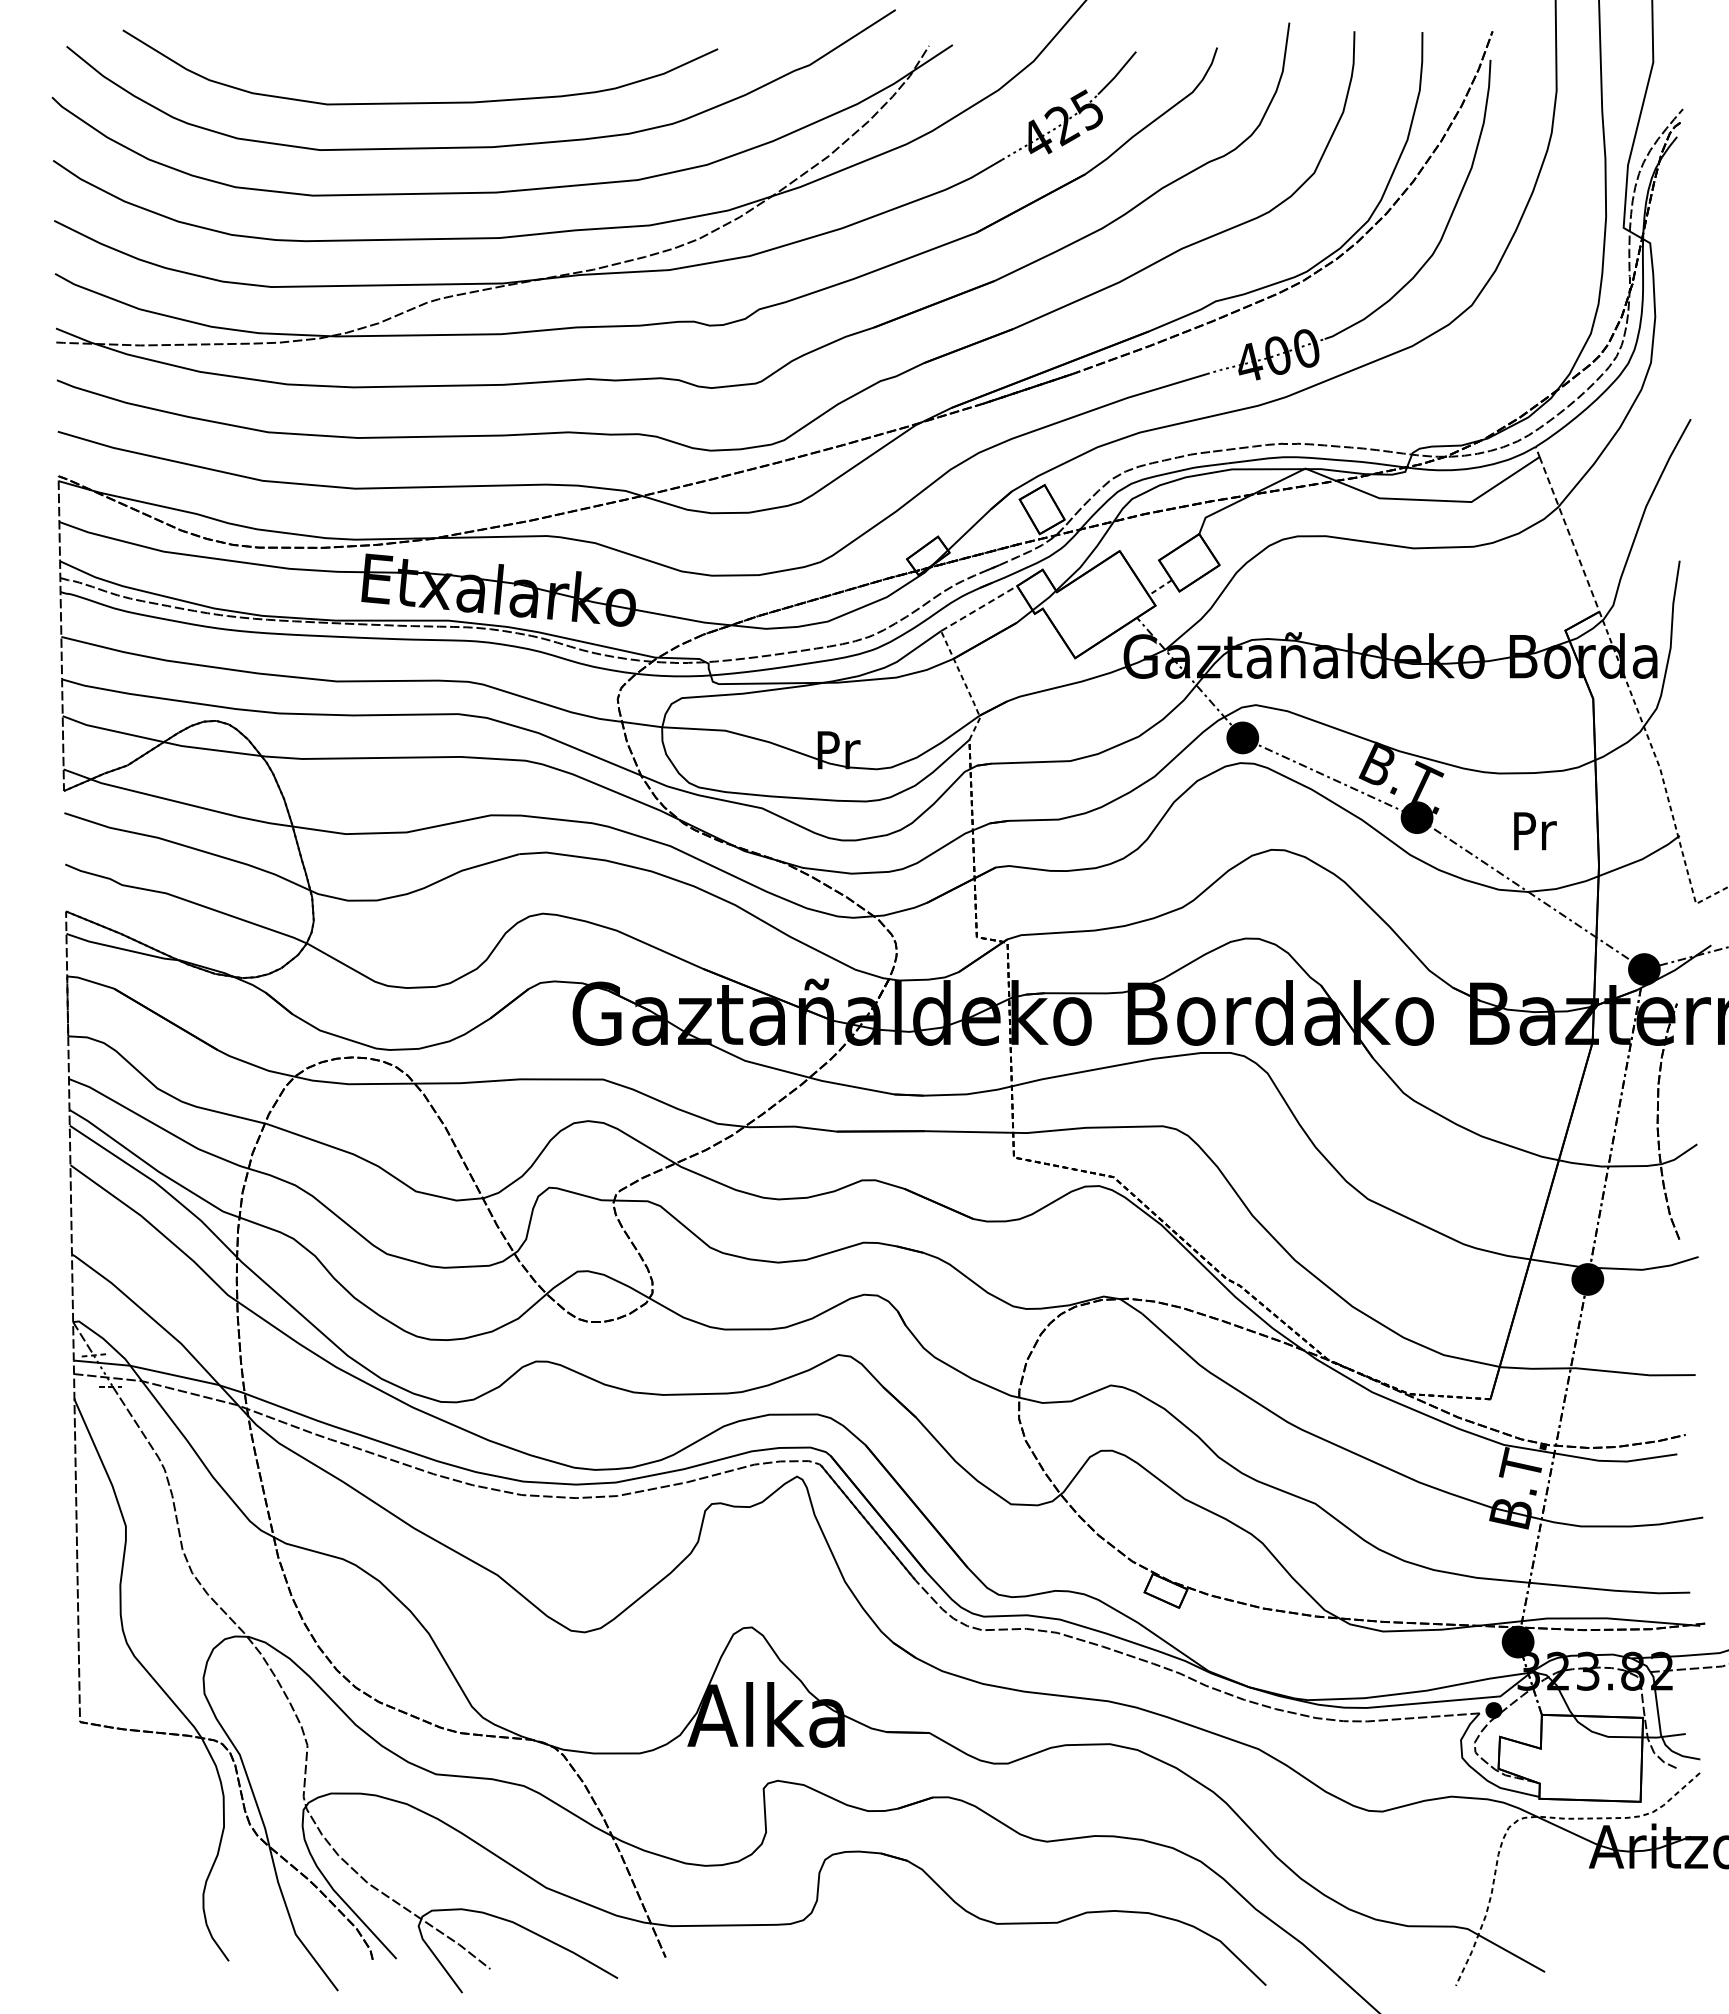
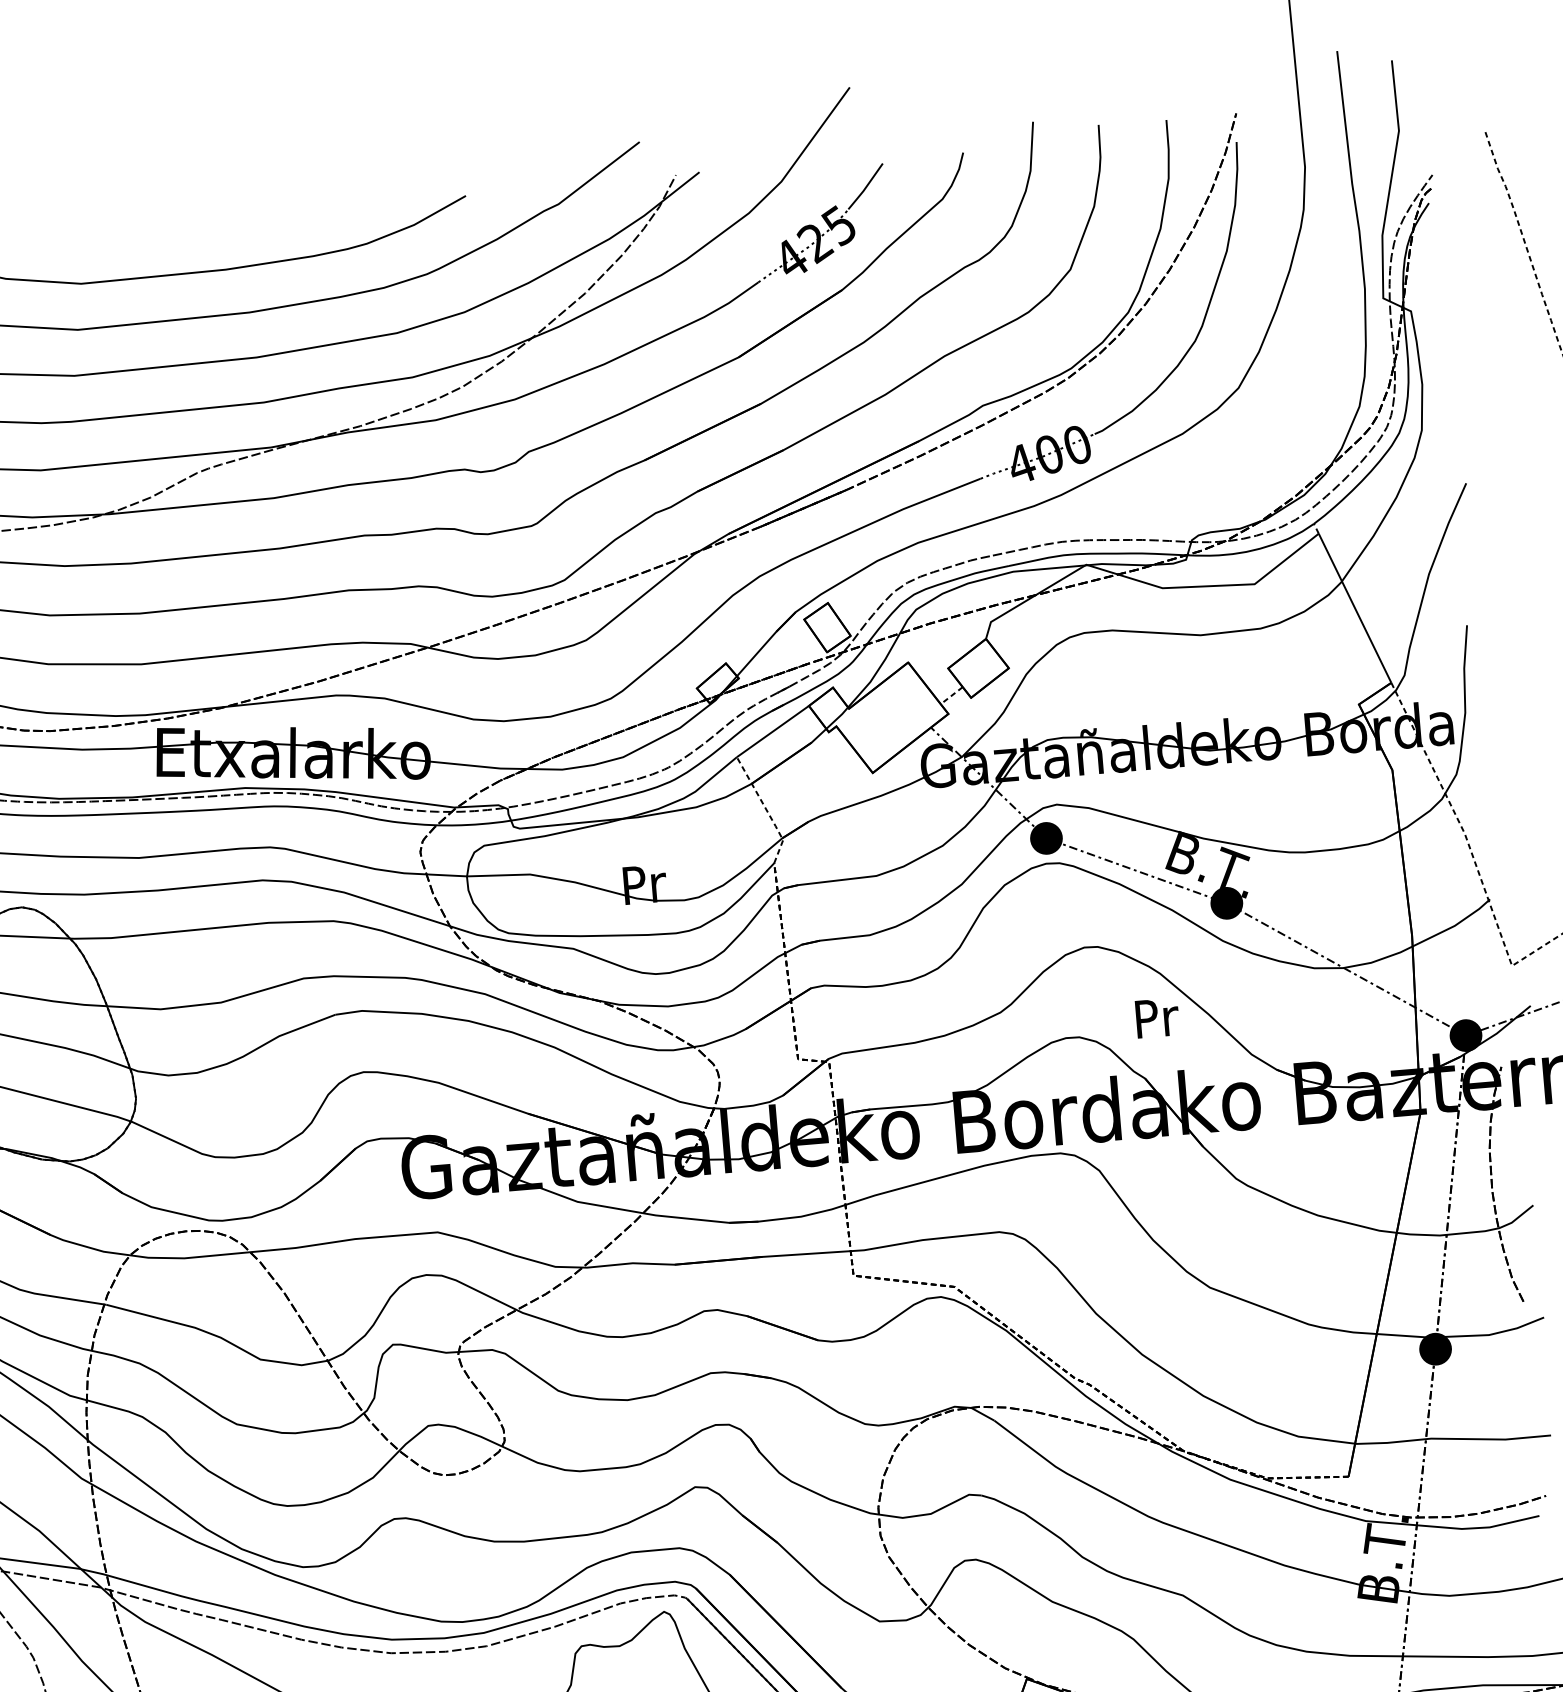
line: (1569, 534) -> (1354, 608), dashed -> solid
line: (979, 608) -> (773, 731), dashed -> solid
text: (1535, 831) -> (1157, 1018), moved

